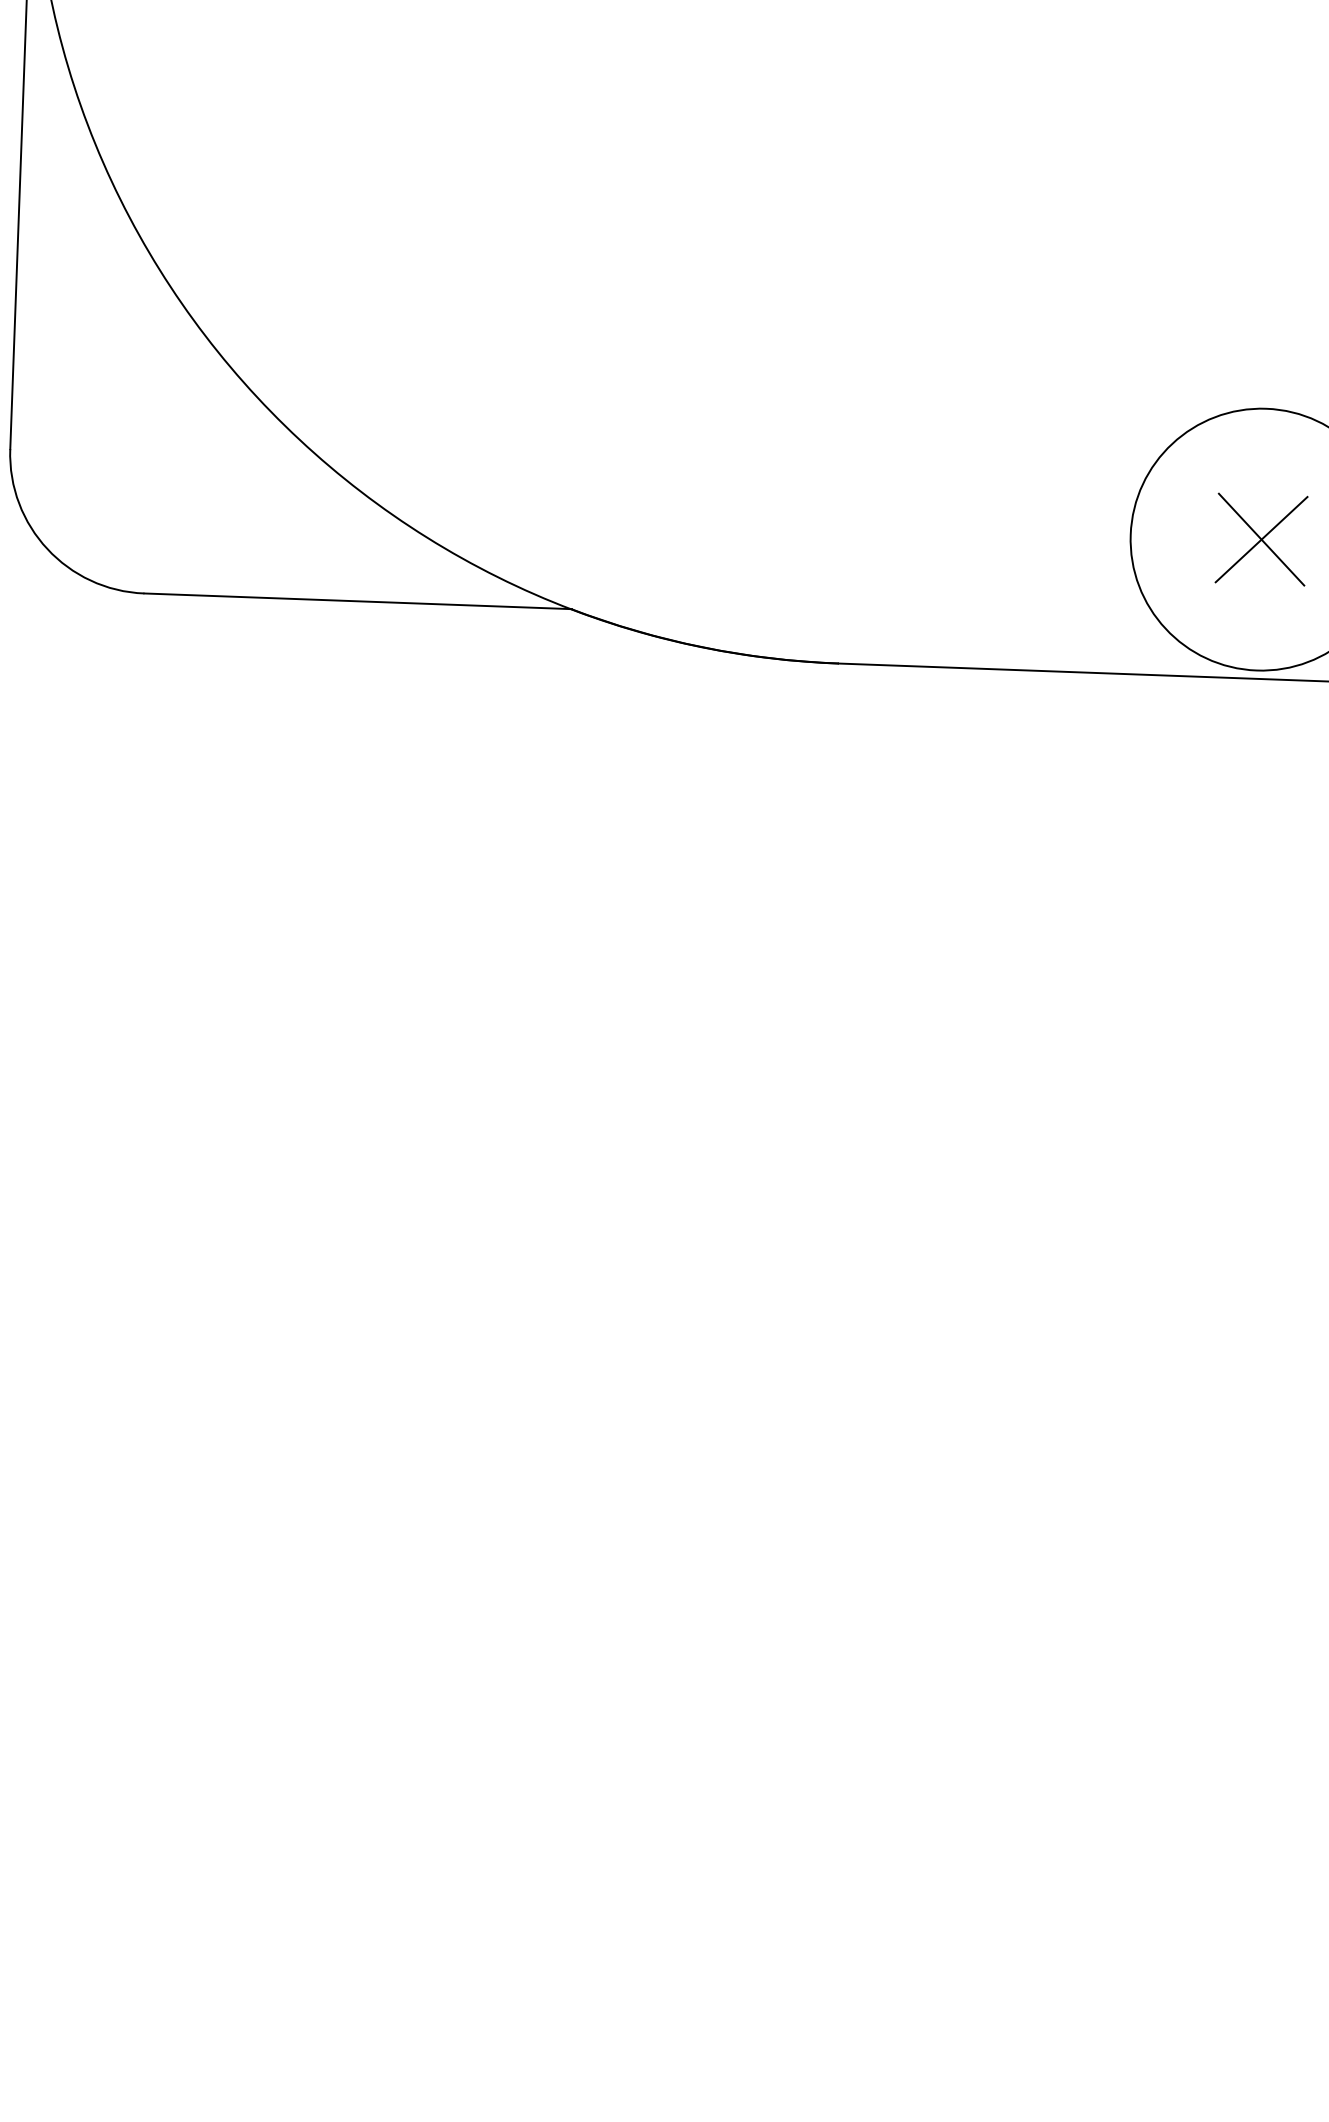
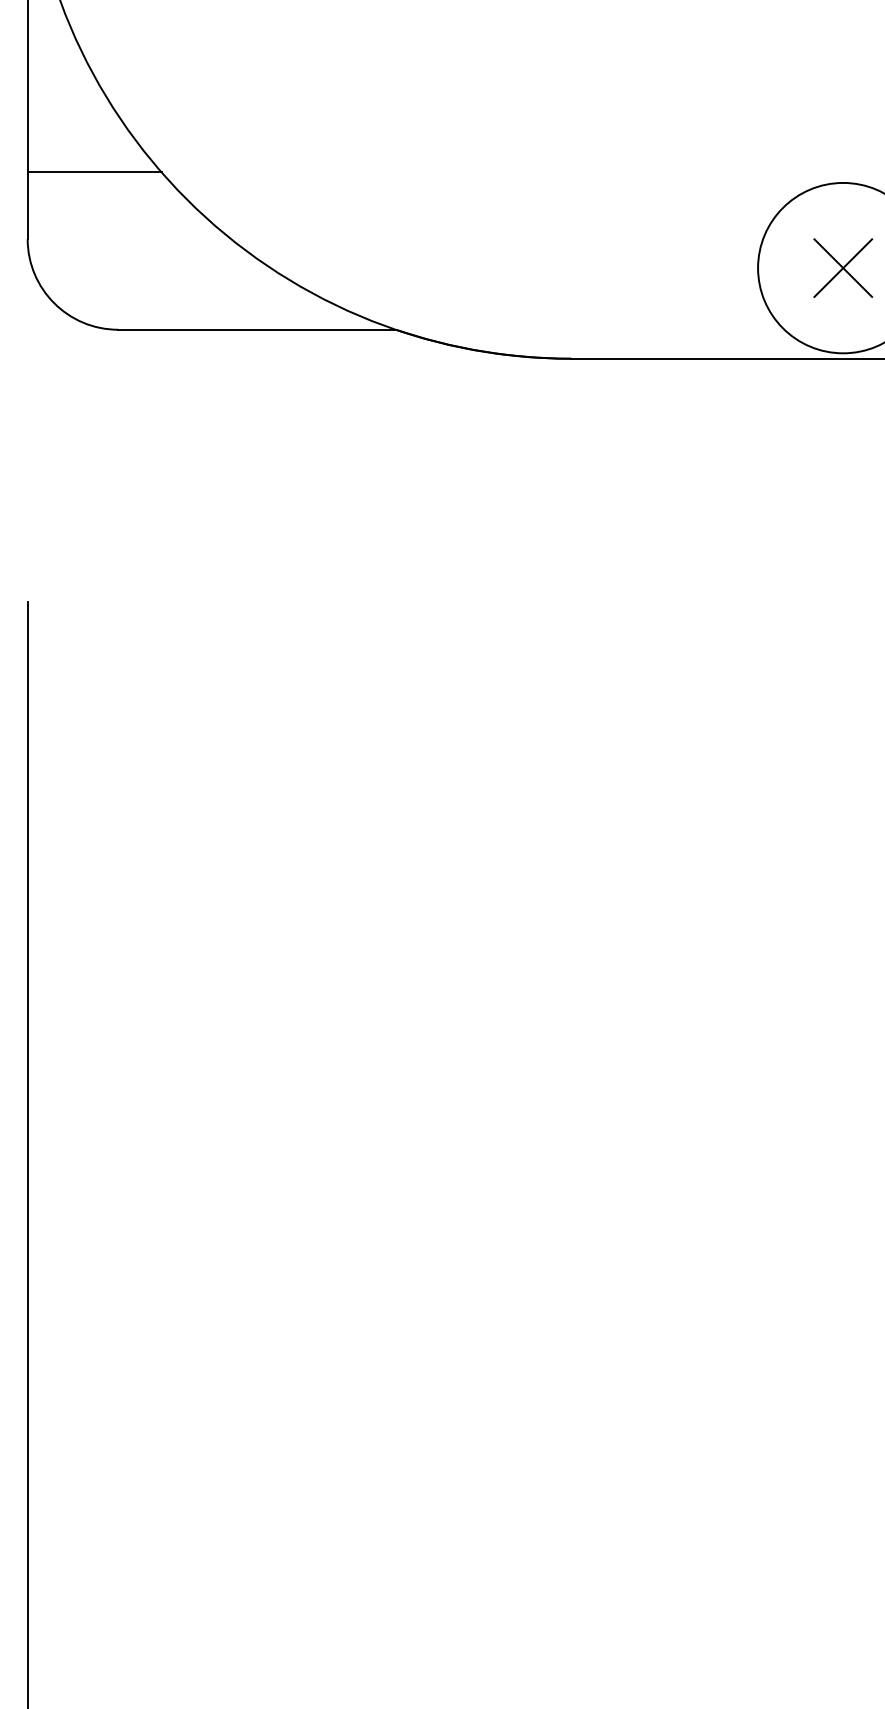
line: (116, 350) -> (94, 172), added

